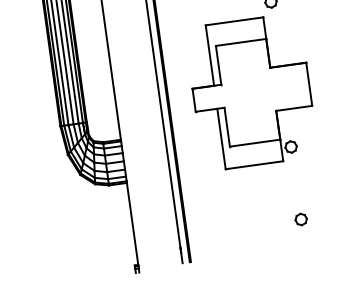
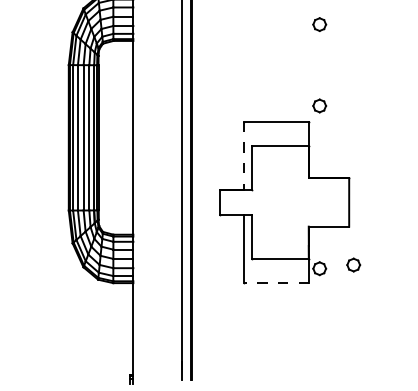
line: (210, 55) -> (244, 155), solid -> dashed
line: (254, 165) -> (276, 283), solid -> dashed
part: (300, 219) -> (353, 264), moved

